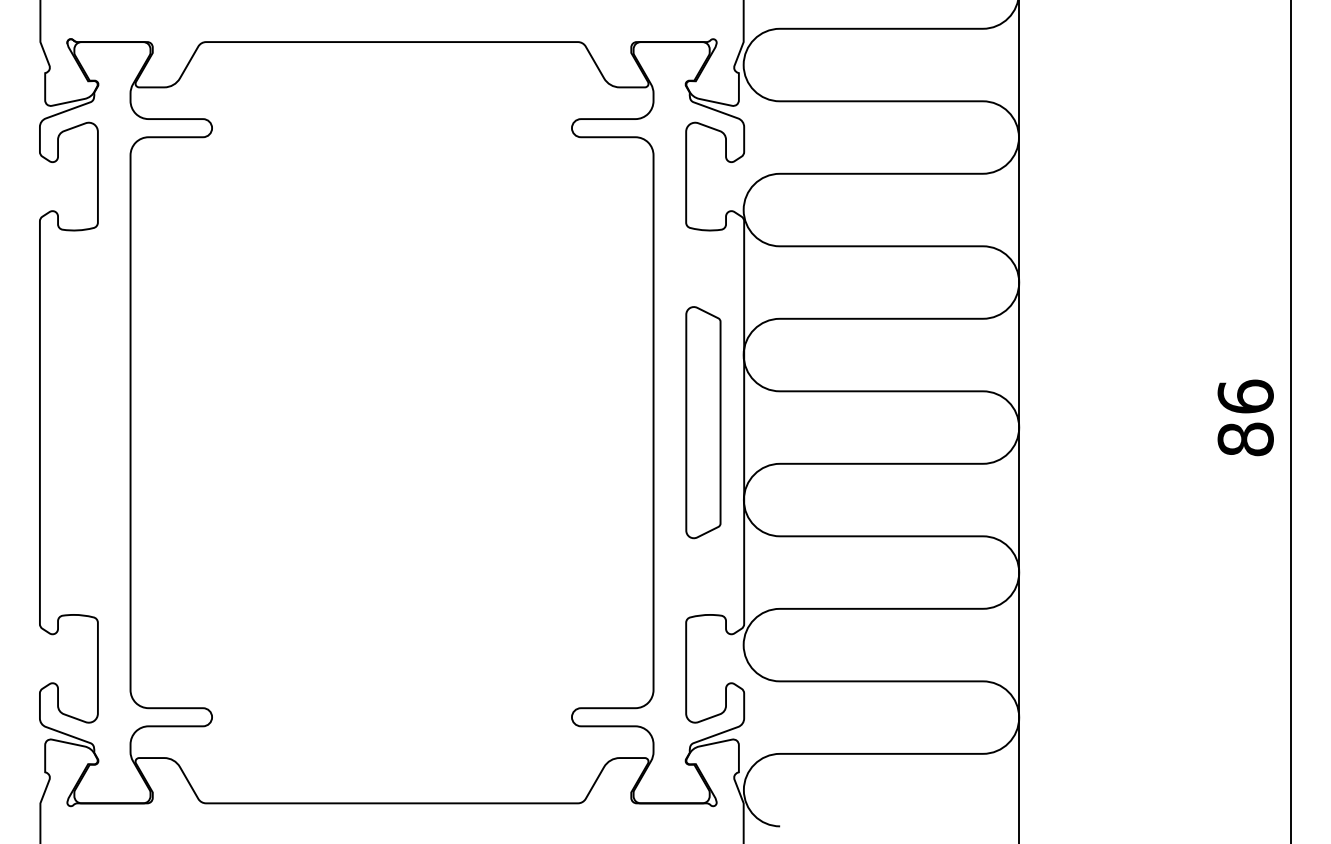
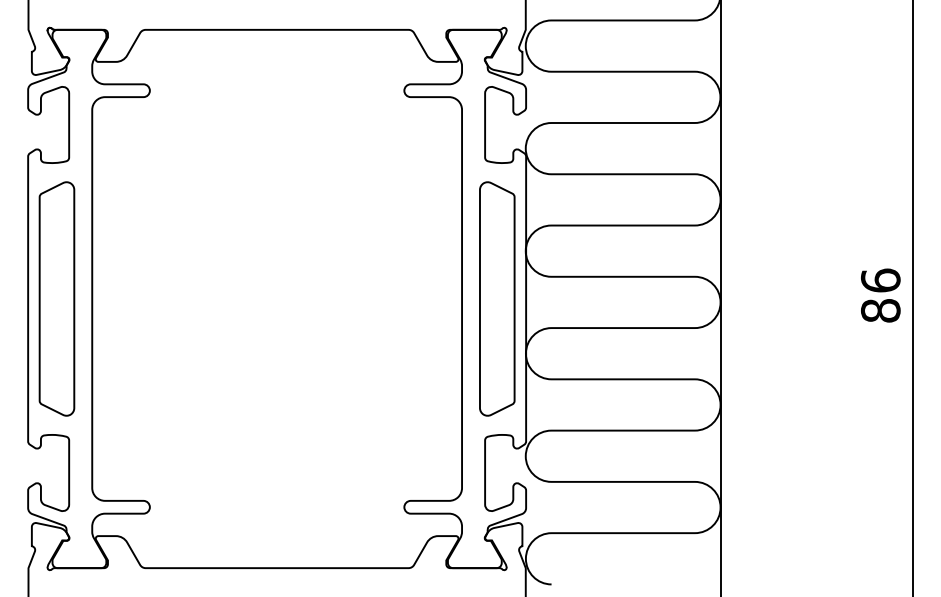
part: (80, 422) -> (56, 298), added
part: (703, 422) -> (497, 298), size x1.43

